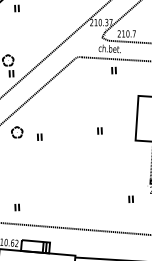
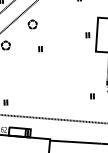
part: (52, 104) -> (32, 24), added
part: (99, 130) -> (87, 34), moved
part: (39, 136) -> (40, 48), moved

